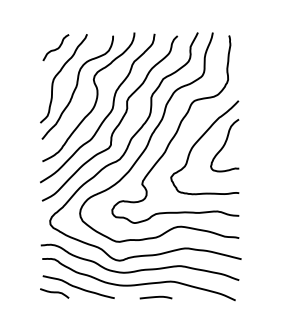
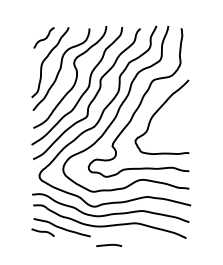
curve: (224, 145) -> (177, 115), removed
curve: (155, 297) -> (108, 245), moved

